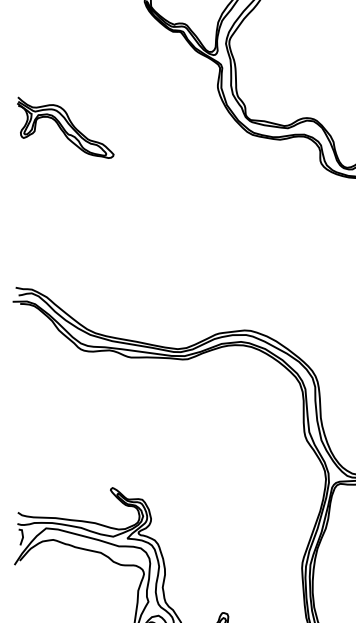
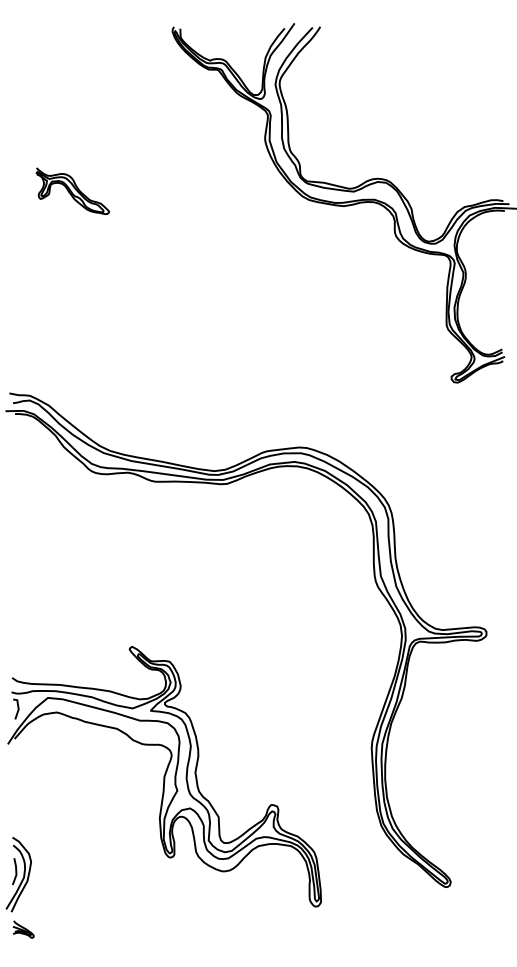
part: (65, 128) -> (72, 191), size x0.6

